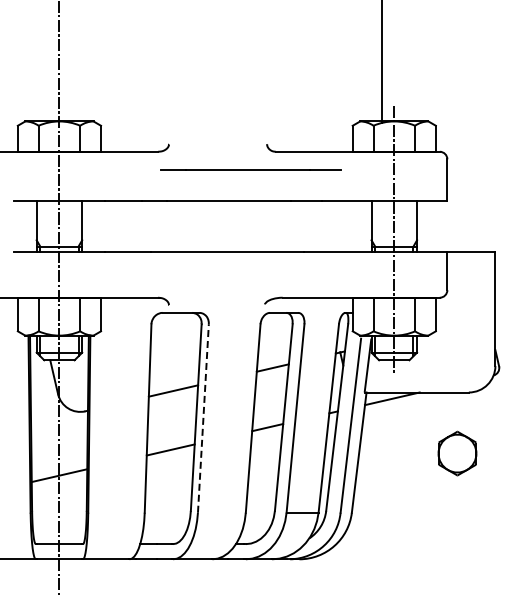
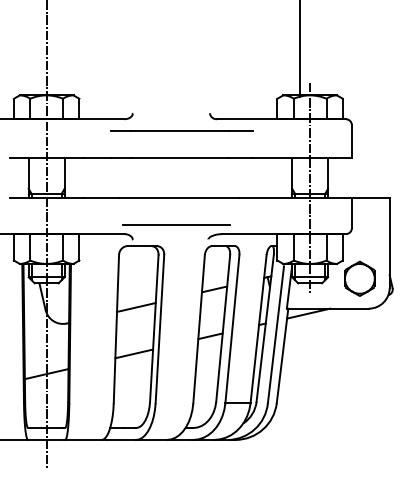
line: (250, 169) -> (182, 130), moved
line: (224, 285) -> (176, 224), added
line: (203, 418) -> (160, 329), dashed -> solid
part: (457, 453) -> (359, 278), moved

